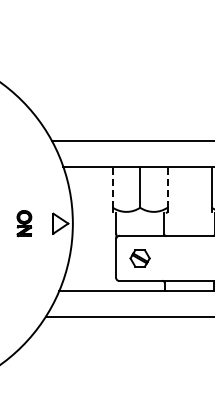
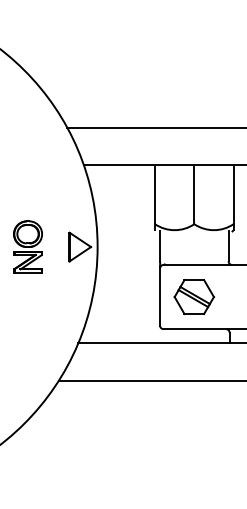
line: (112, 187) -> (154, 195), dashed -> solid
line: (167, 187) -> (233, 195), dashed -> solid
part: (24, 223) -> (28, 246), size x1.43
part: (139, 258) -> (193, 297), size x1.43

